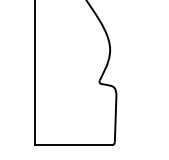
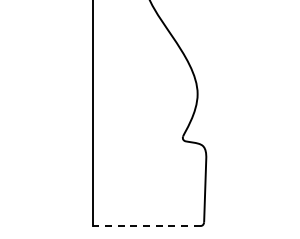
line: (73, 144) -> (146, 225), solid -> dashed

